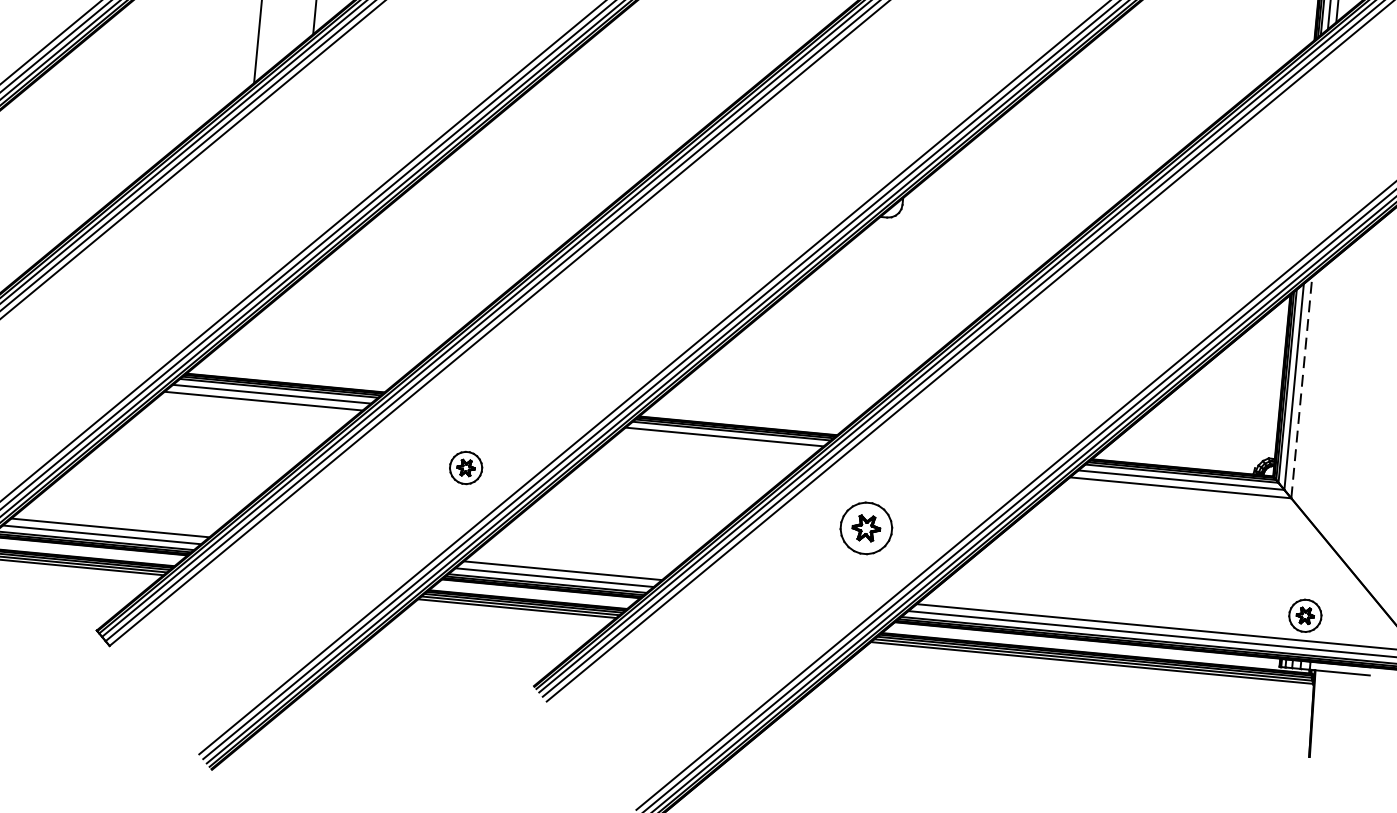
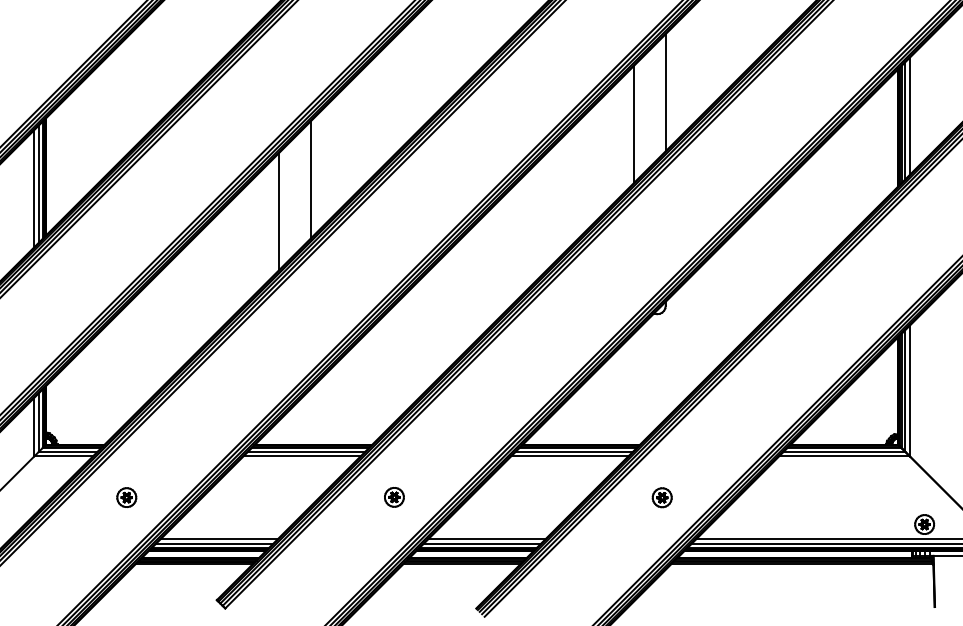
line: (1301, 386) -> (909, 390), dashed -> solid
line: (715, 444) -> (569, 456), added
part: (466, 468) -> (394, 497), moved
part: (864, 528) -> (661, 497), size x0.62

